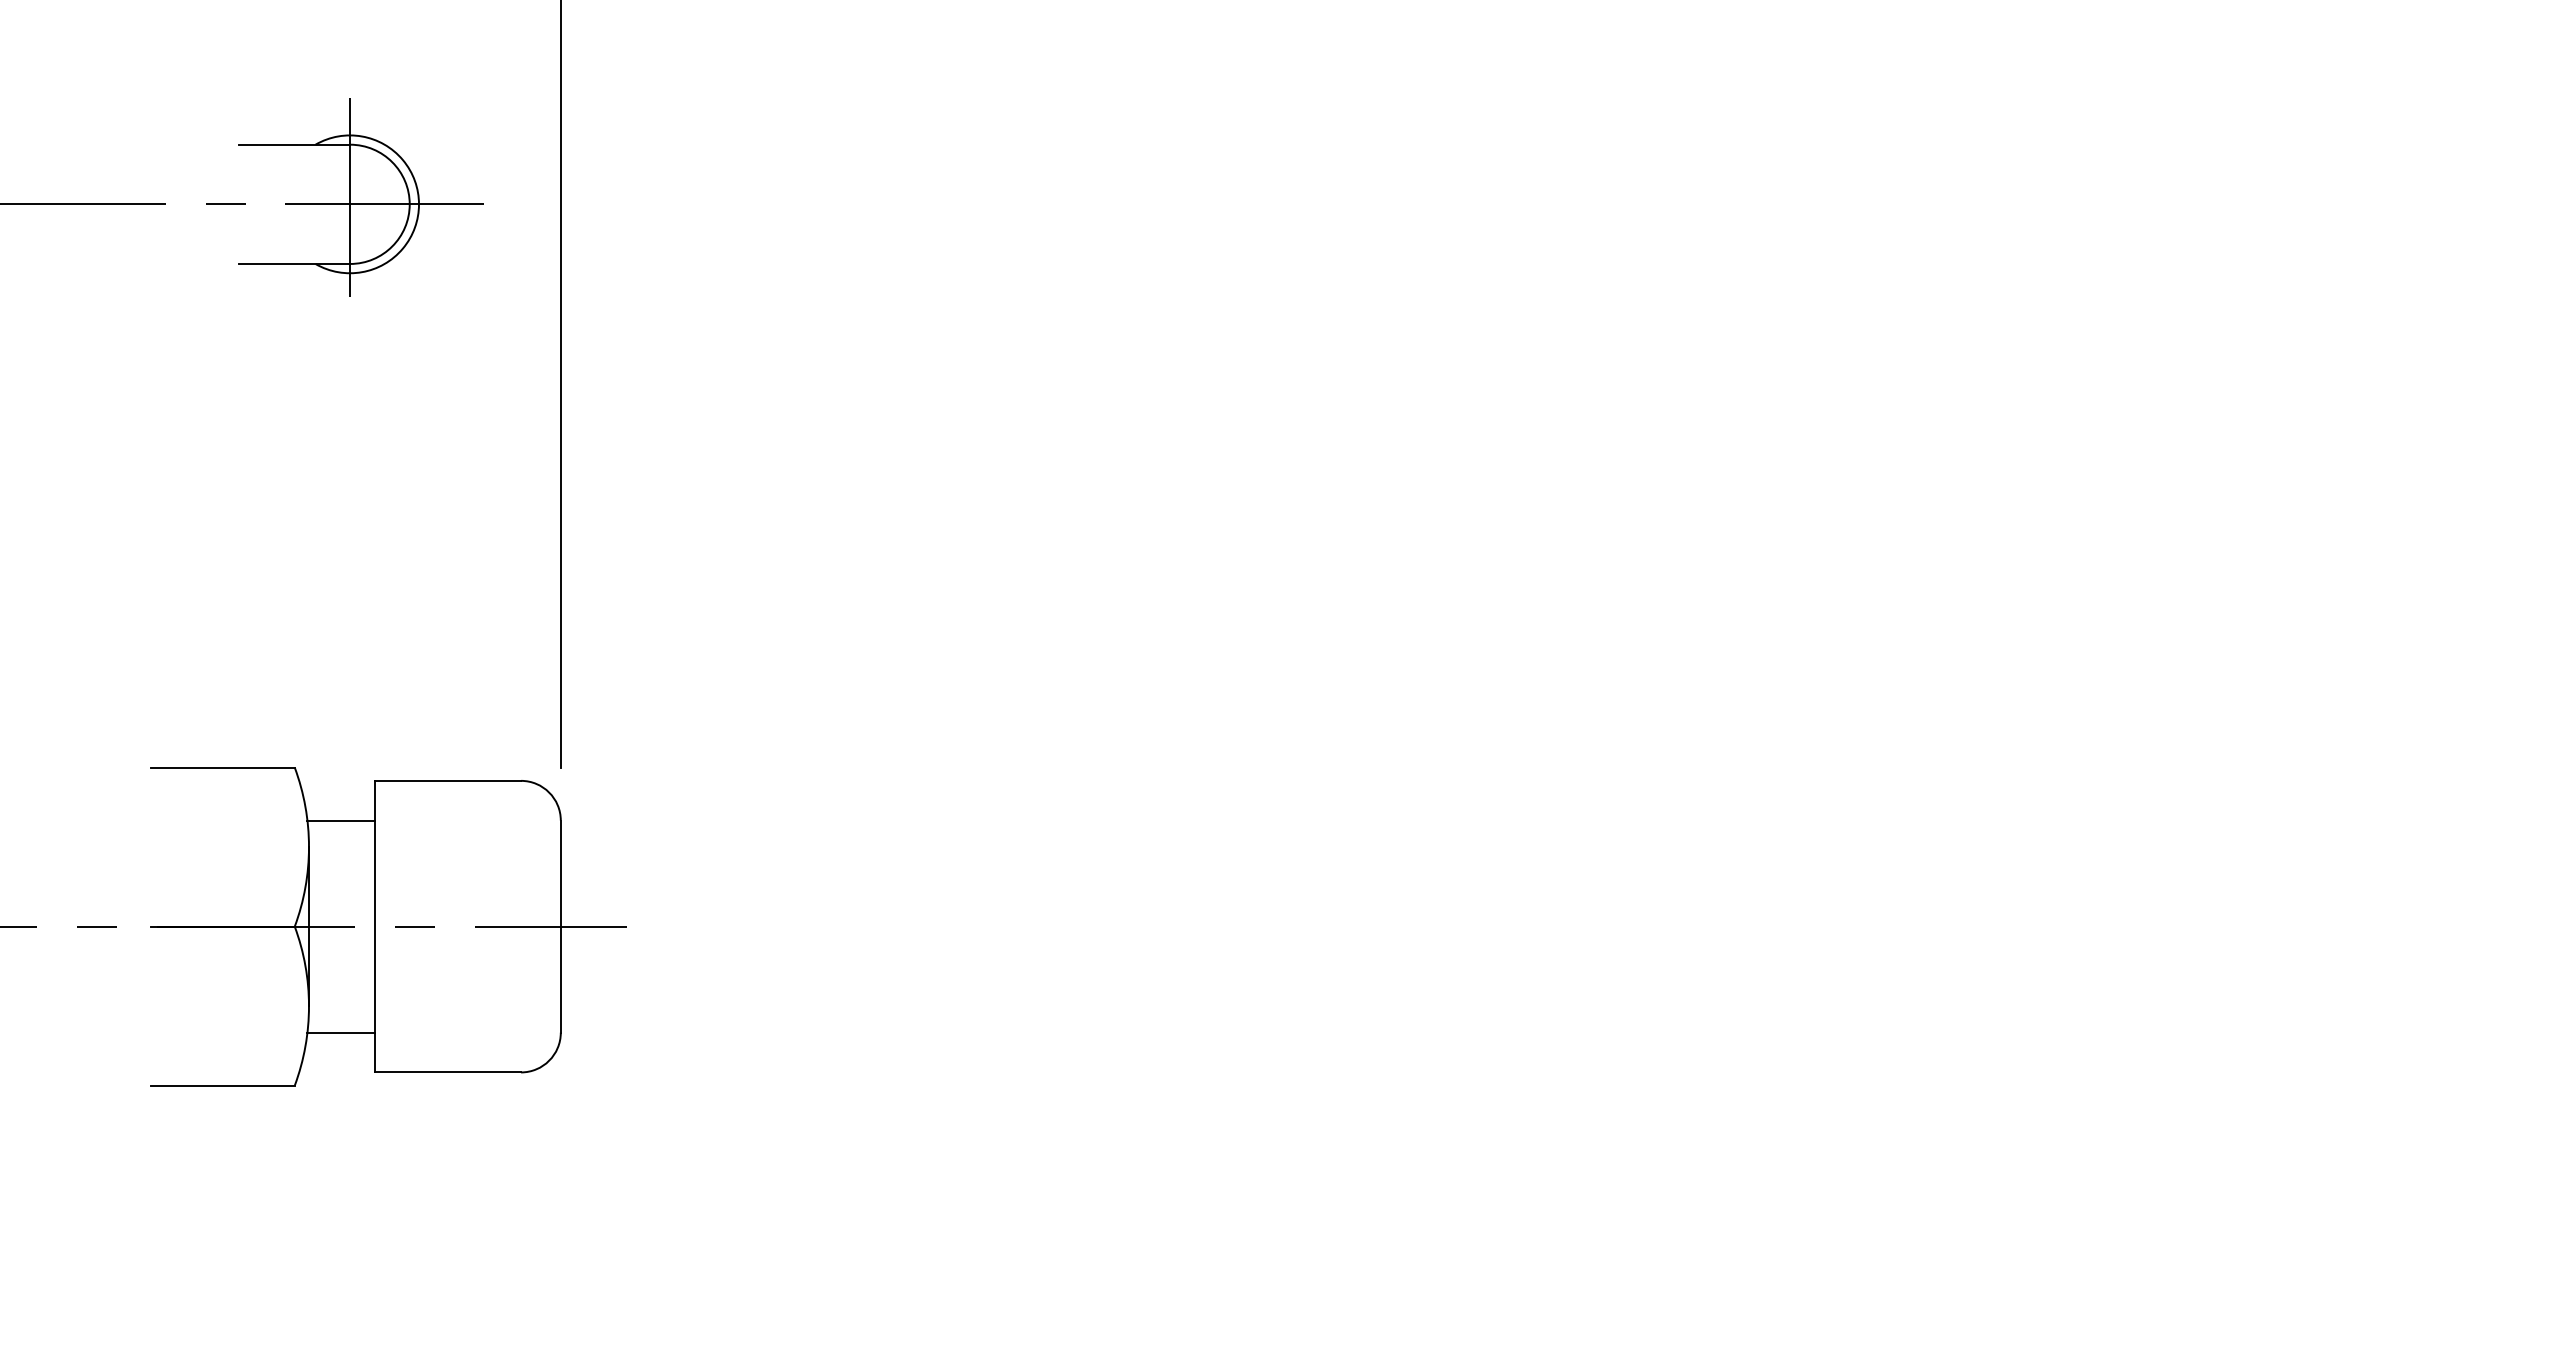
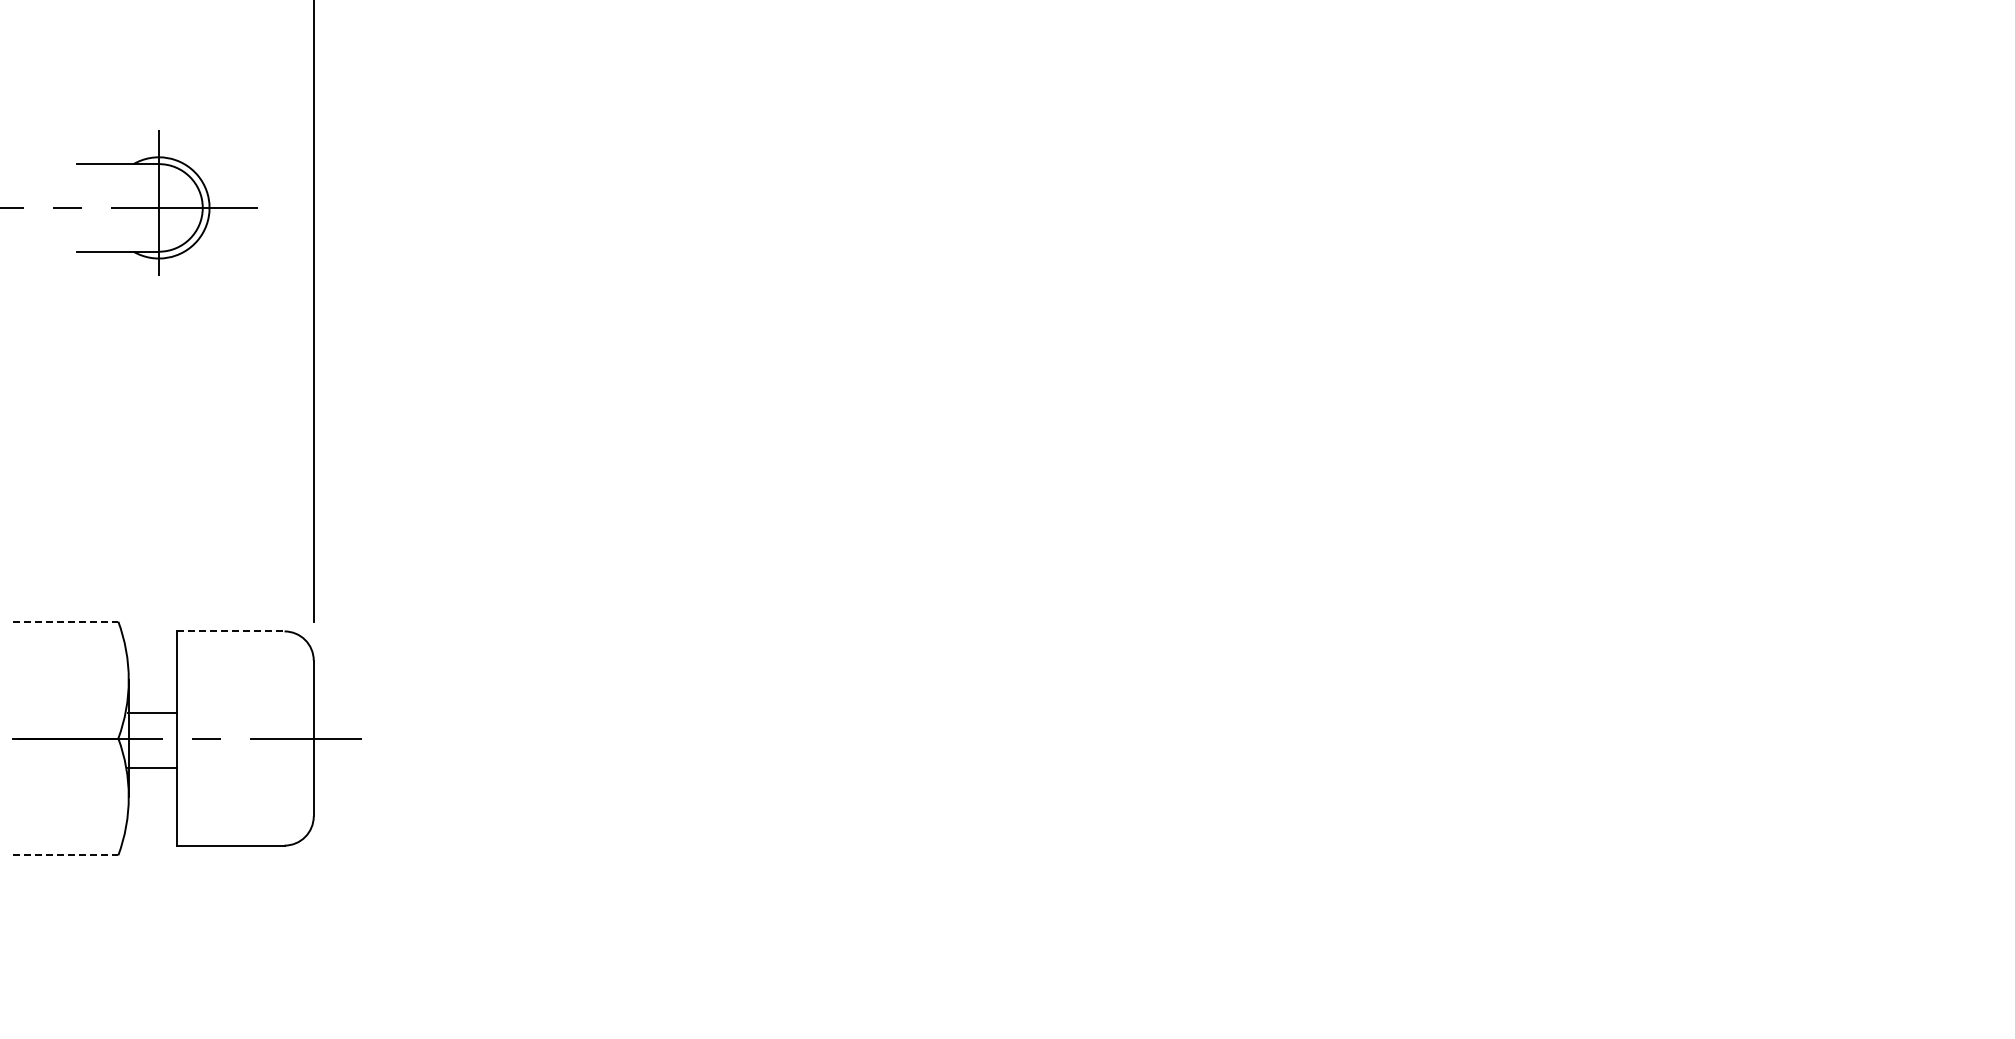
line: (222, 767) -> (65, 621), solid -> dashed
line: (448, 780) -> (231, 631), solid -> dashed
line: (341, 820) -> (152, 712), moved
line: (341, 1032) -> (152, 768), moved
line: (222, 1085) -> (65, 855), solid -> dashed

